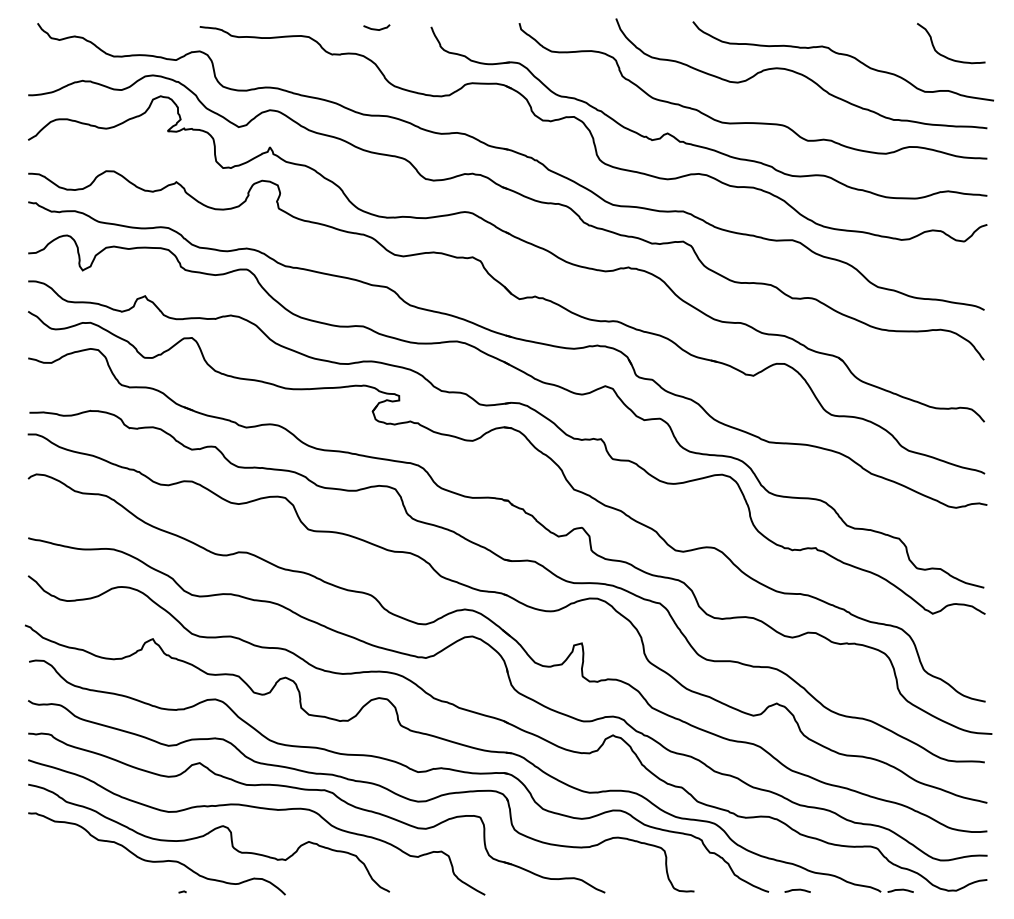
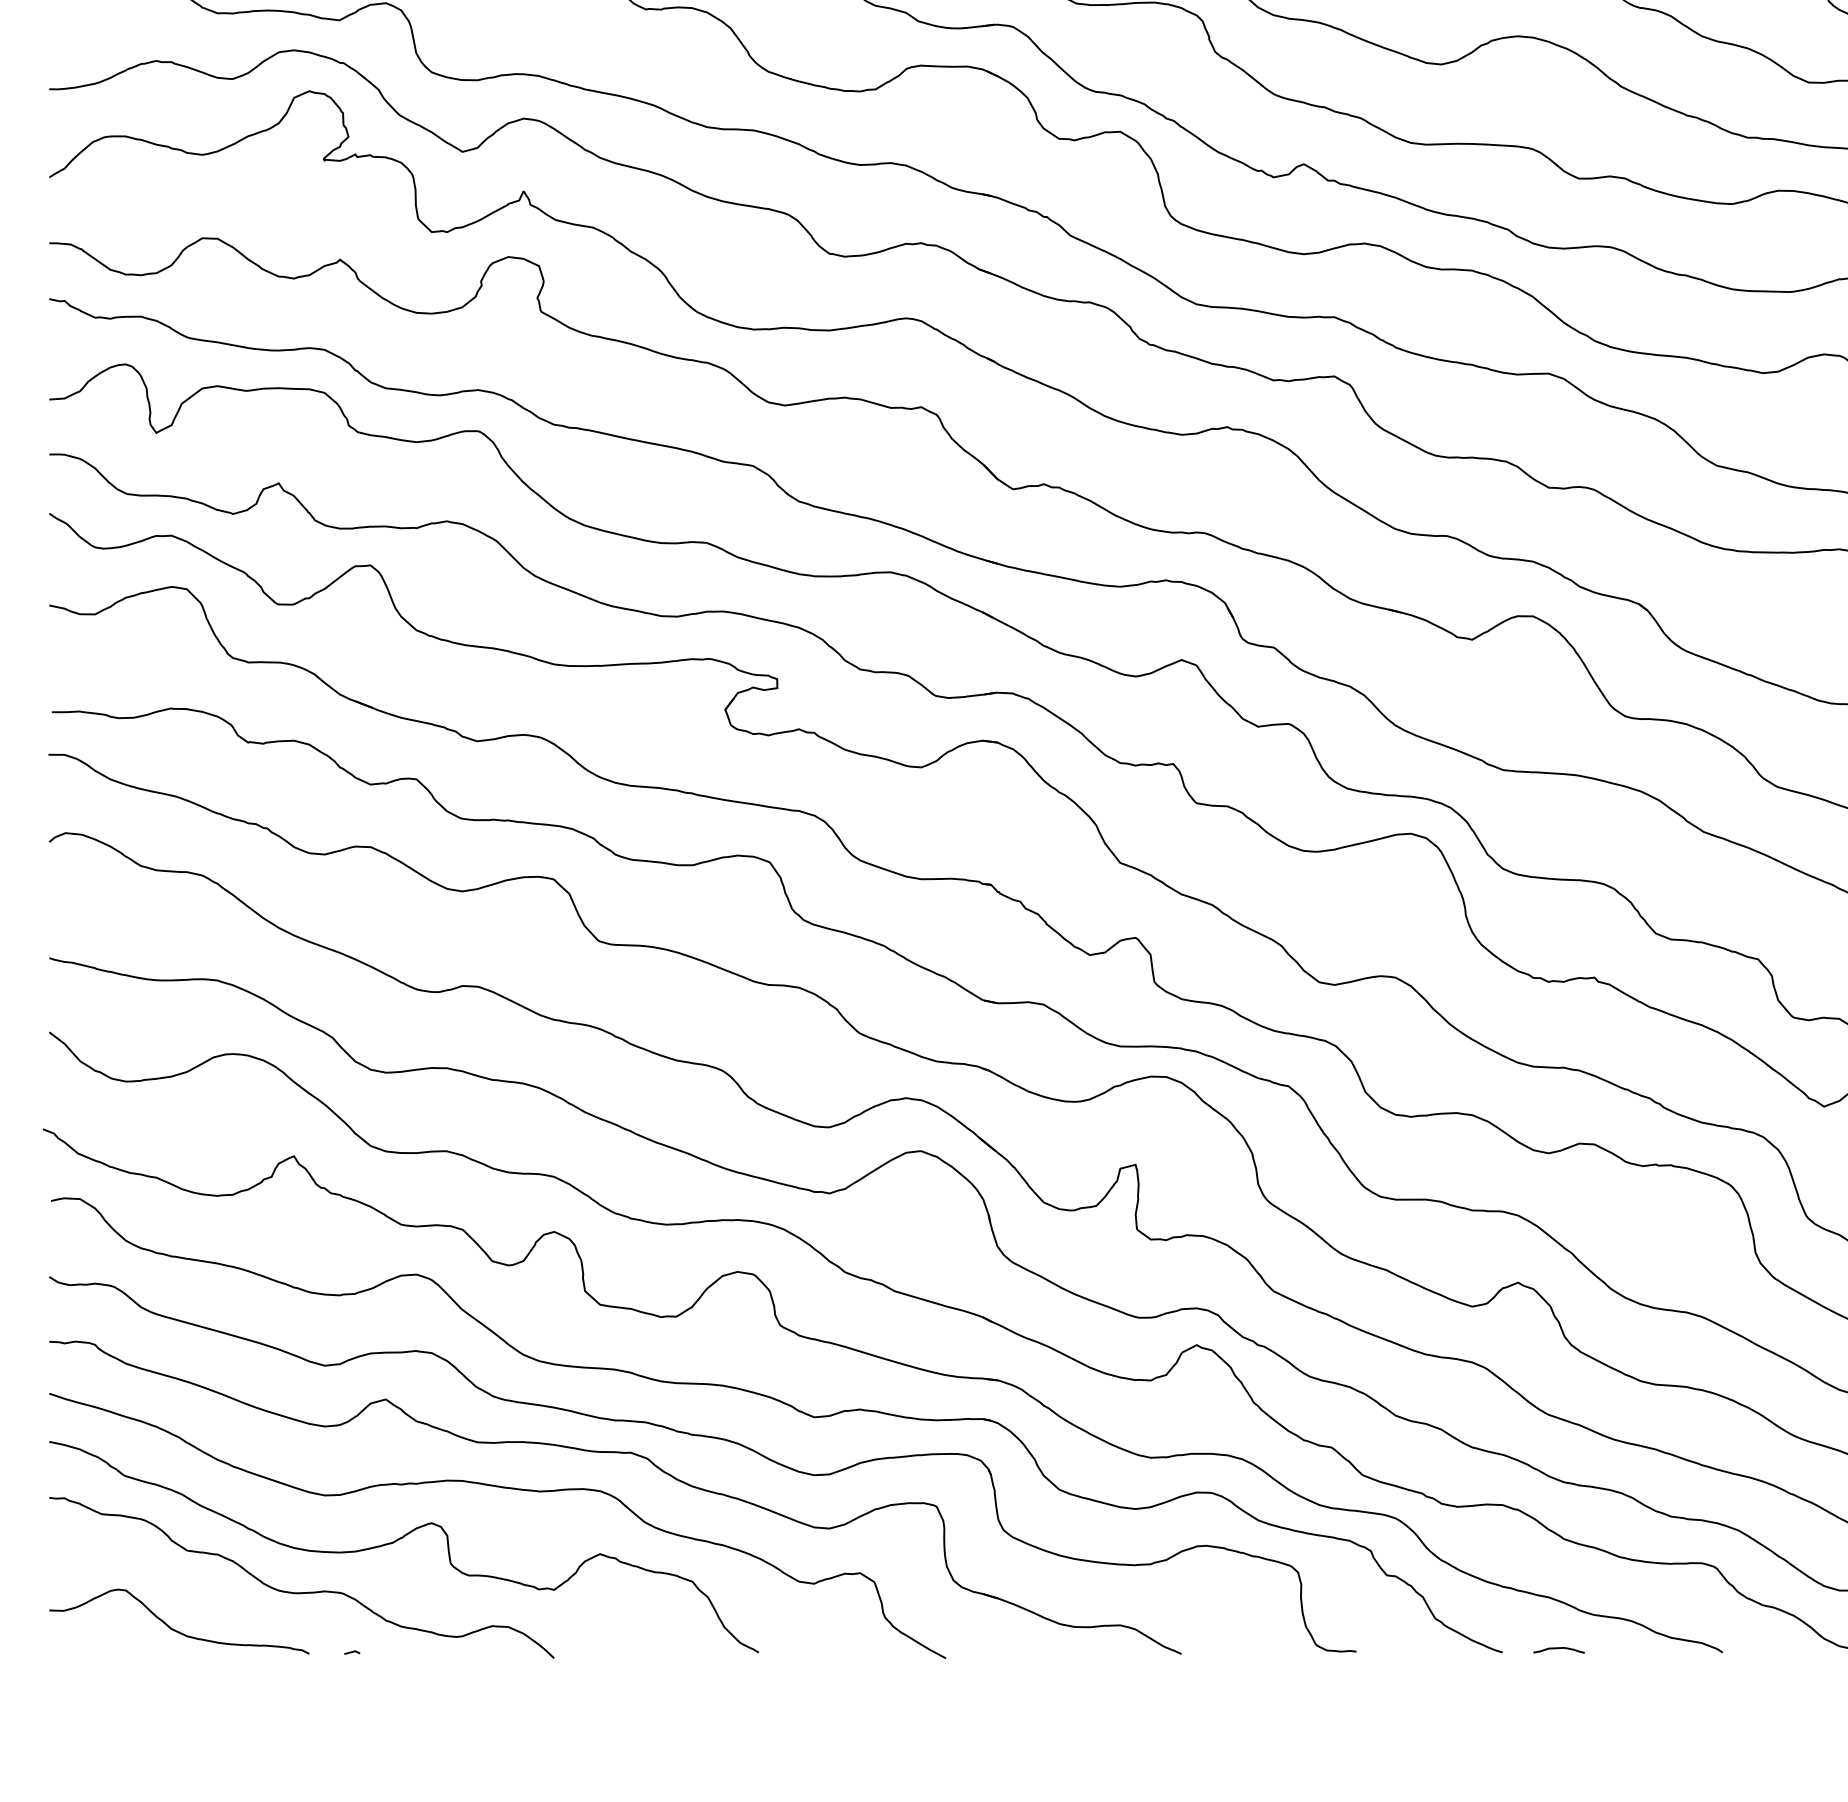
curve: (94, 880) -> (179, 1629), added
curve: (900, 890) -> (1760, 1649), removed

